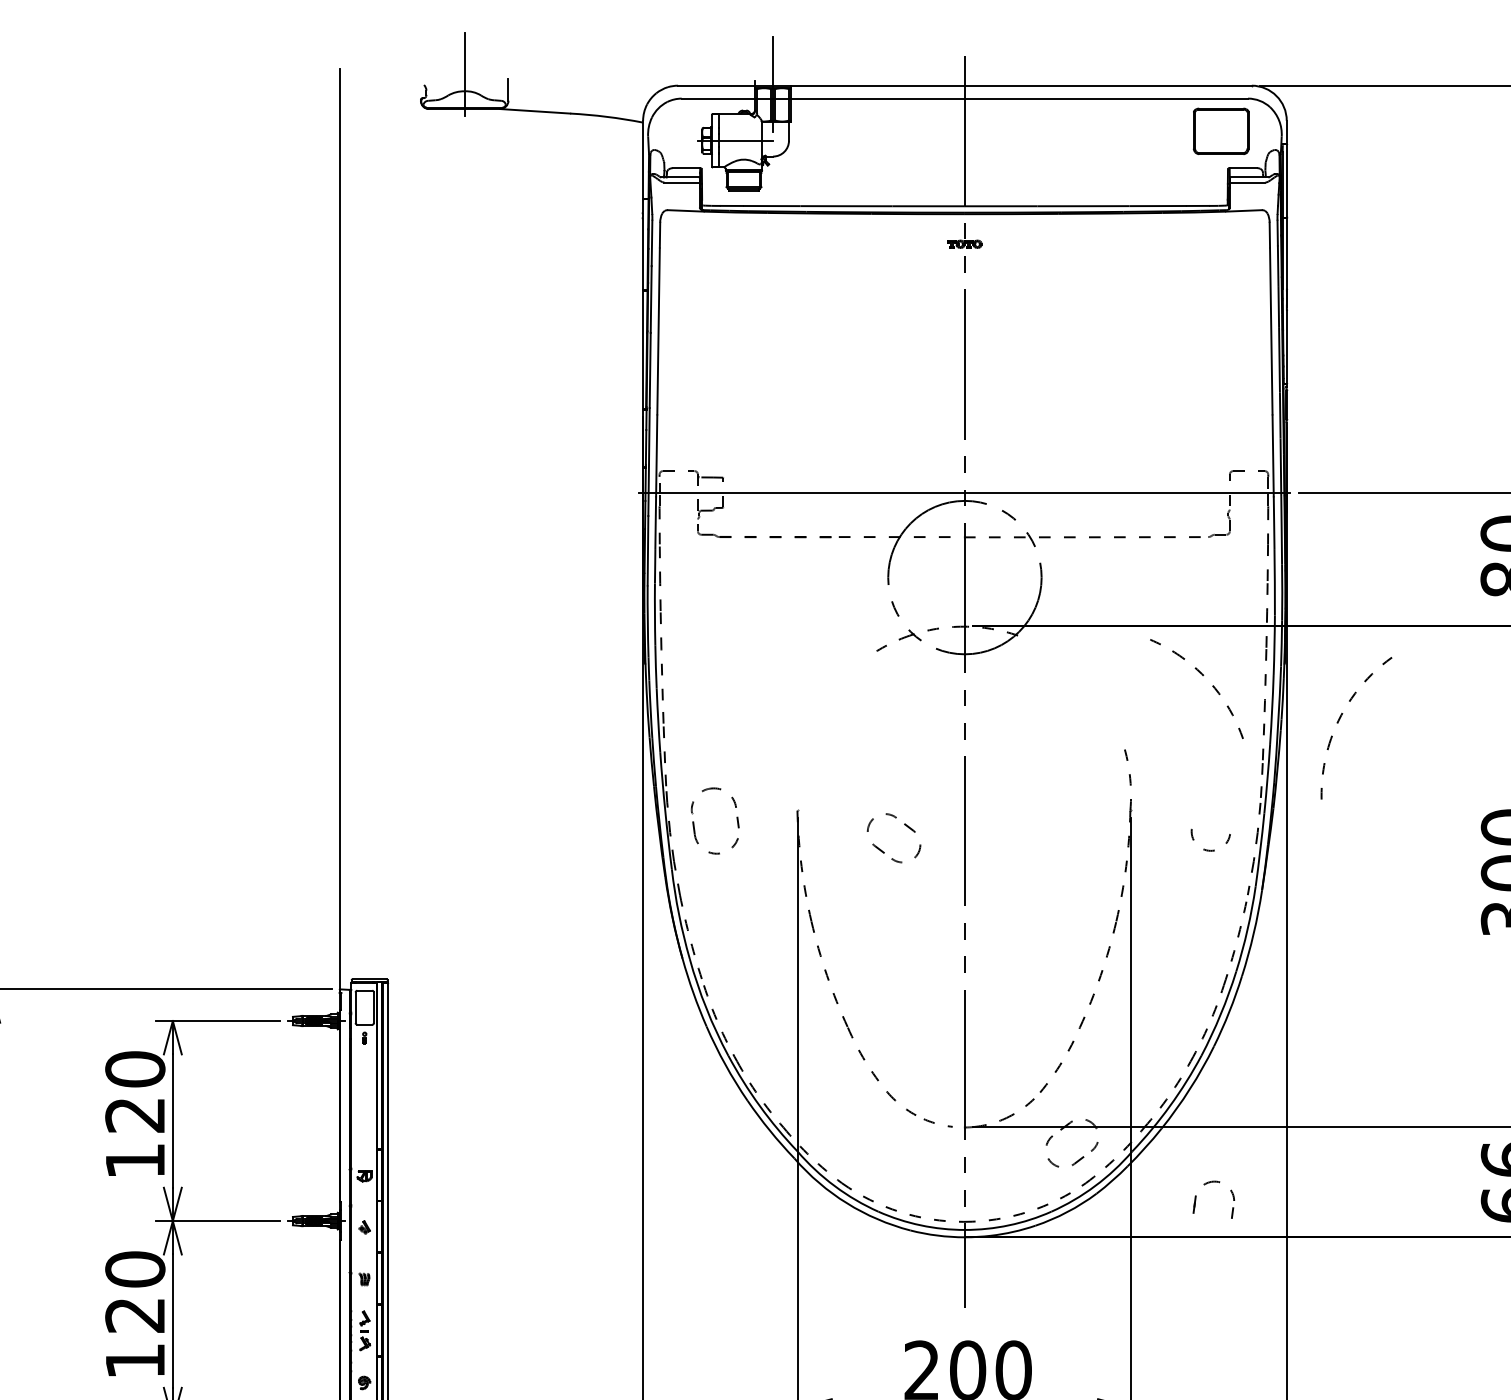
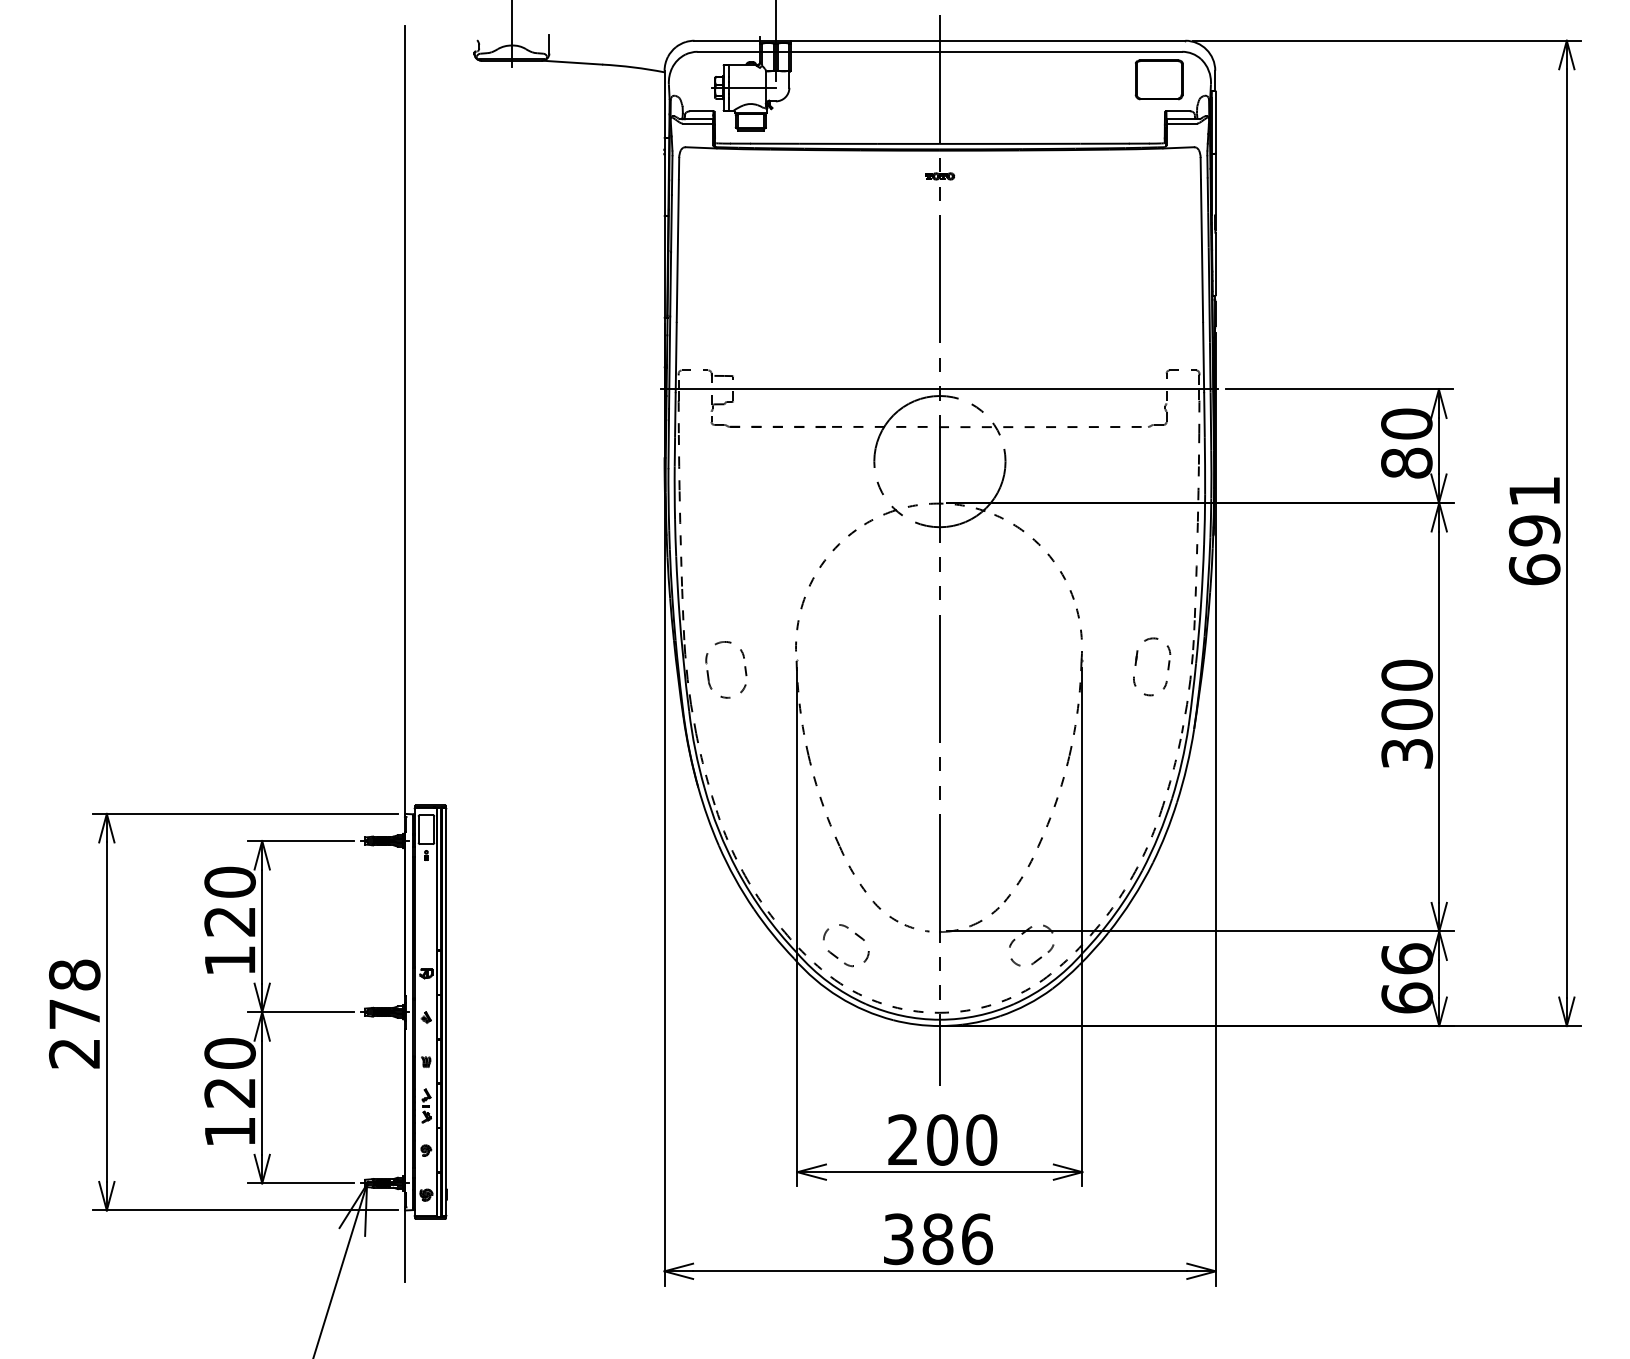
part: (1201, 675) -> (1038, 545), moved
part: (1339, 721) -> (811, 584), moved
part: (883, 850) -> (837, 956), moved
part: (1208, 1184) -> (1148, 640), moved

